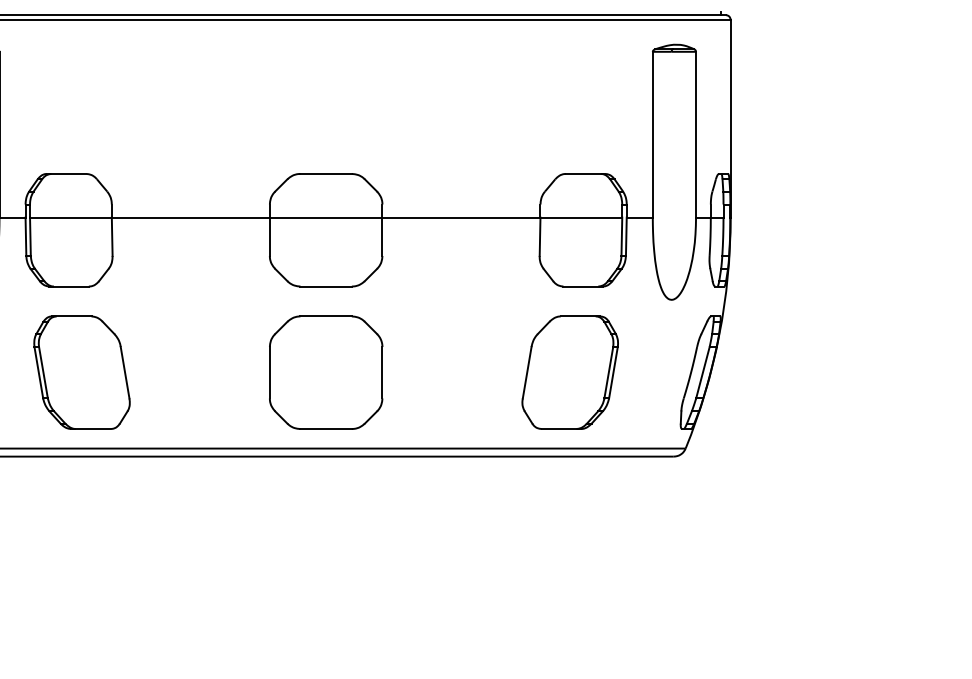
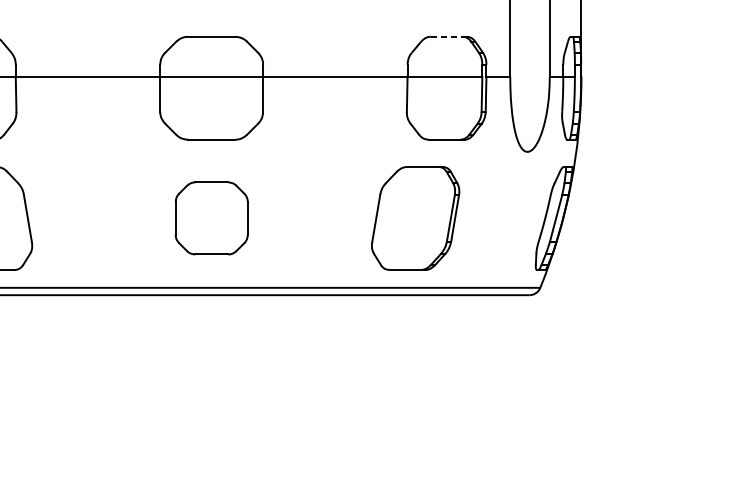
line: (585, 173) -> (448, 36), solid -> dashed
part: (326, 372) -> (211, 218), size x0.7
part: (569, 372) -> (414, 218), moved

